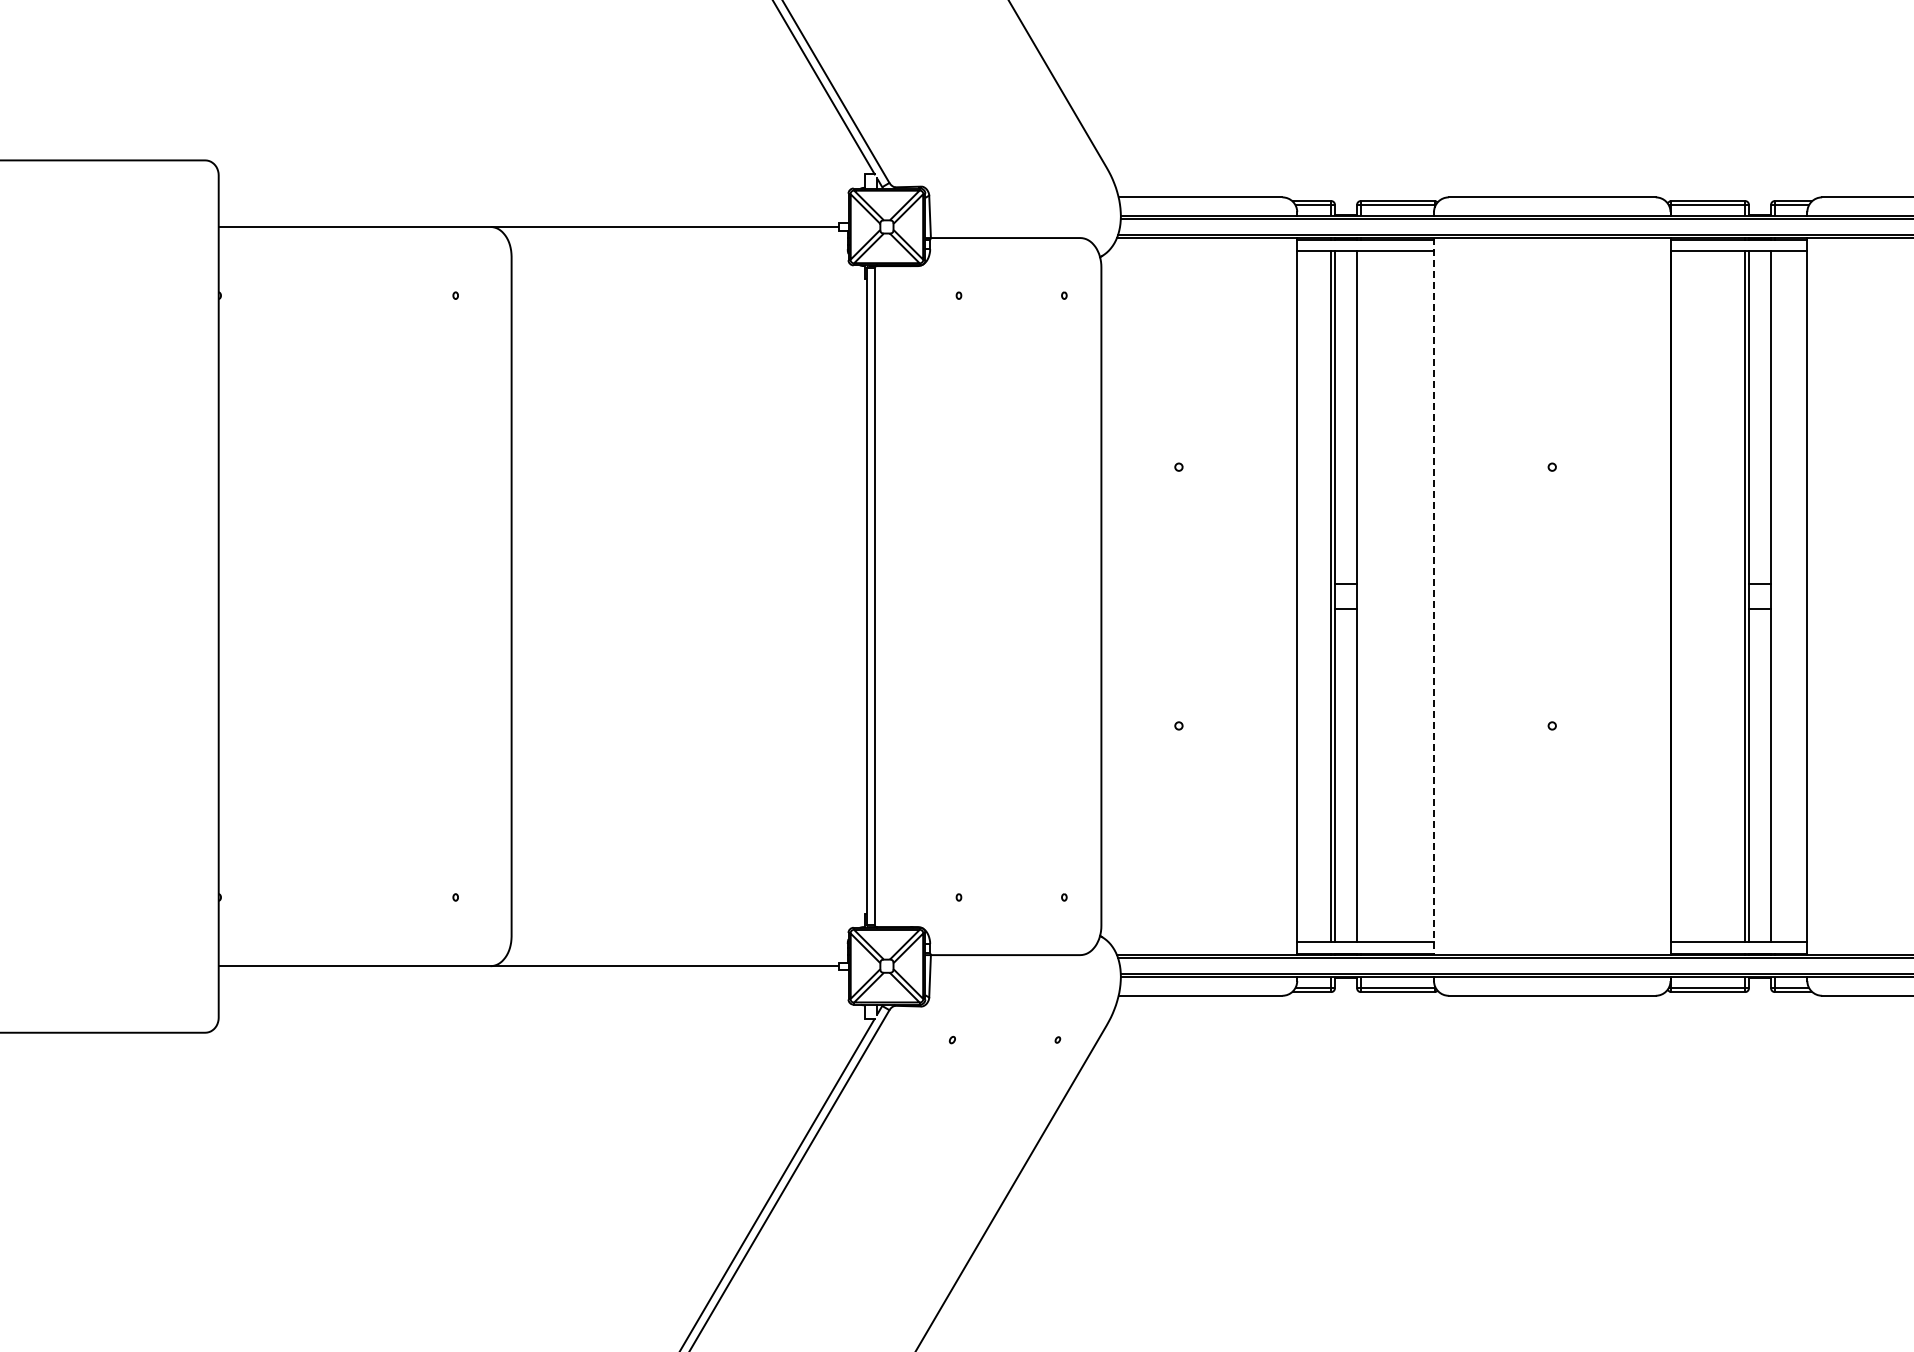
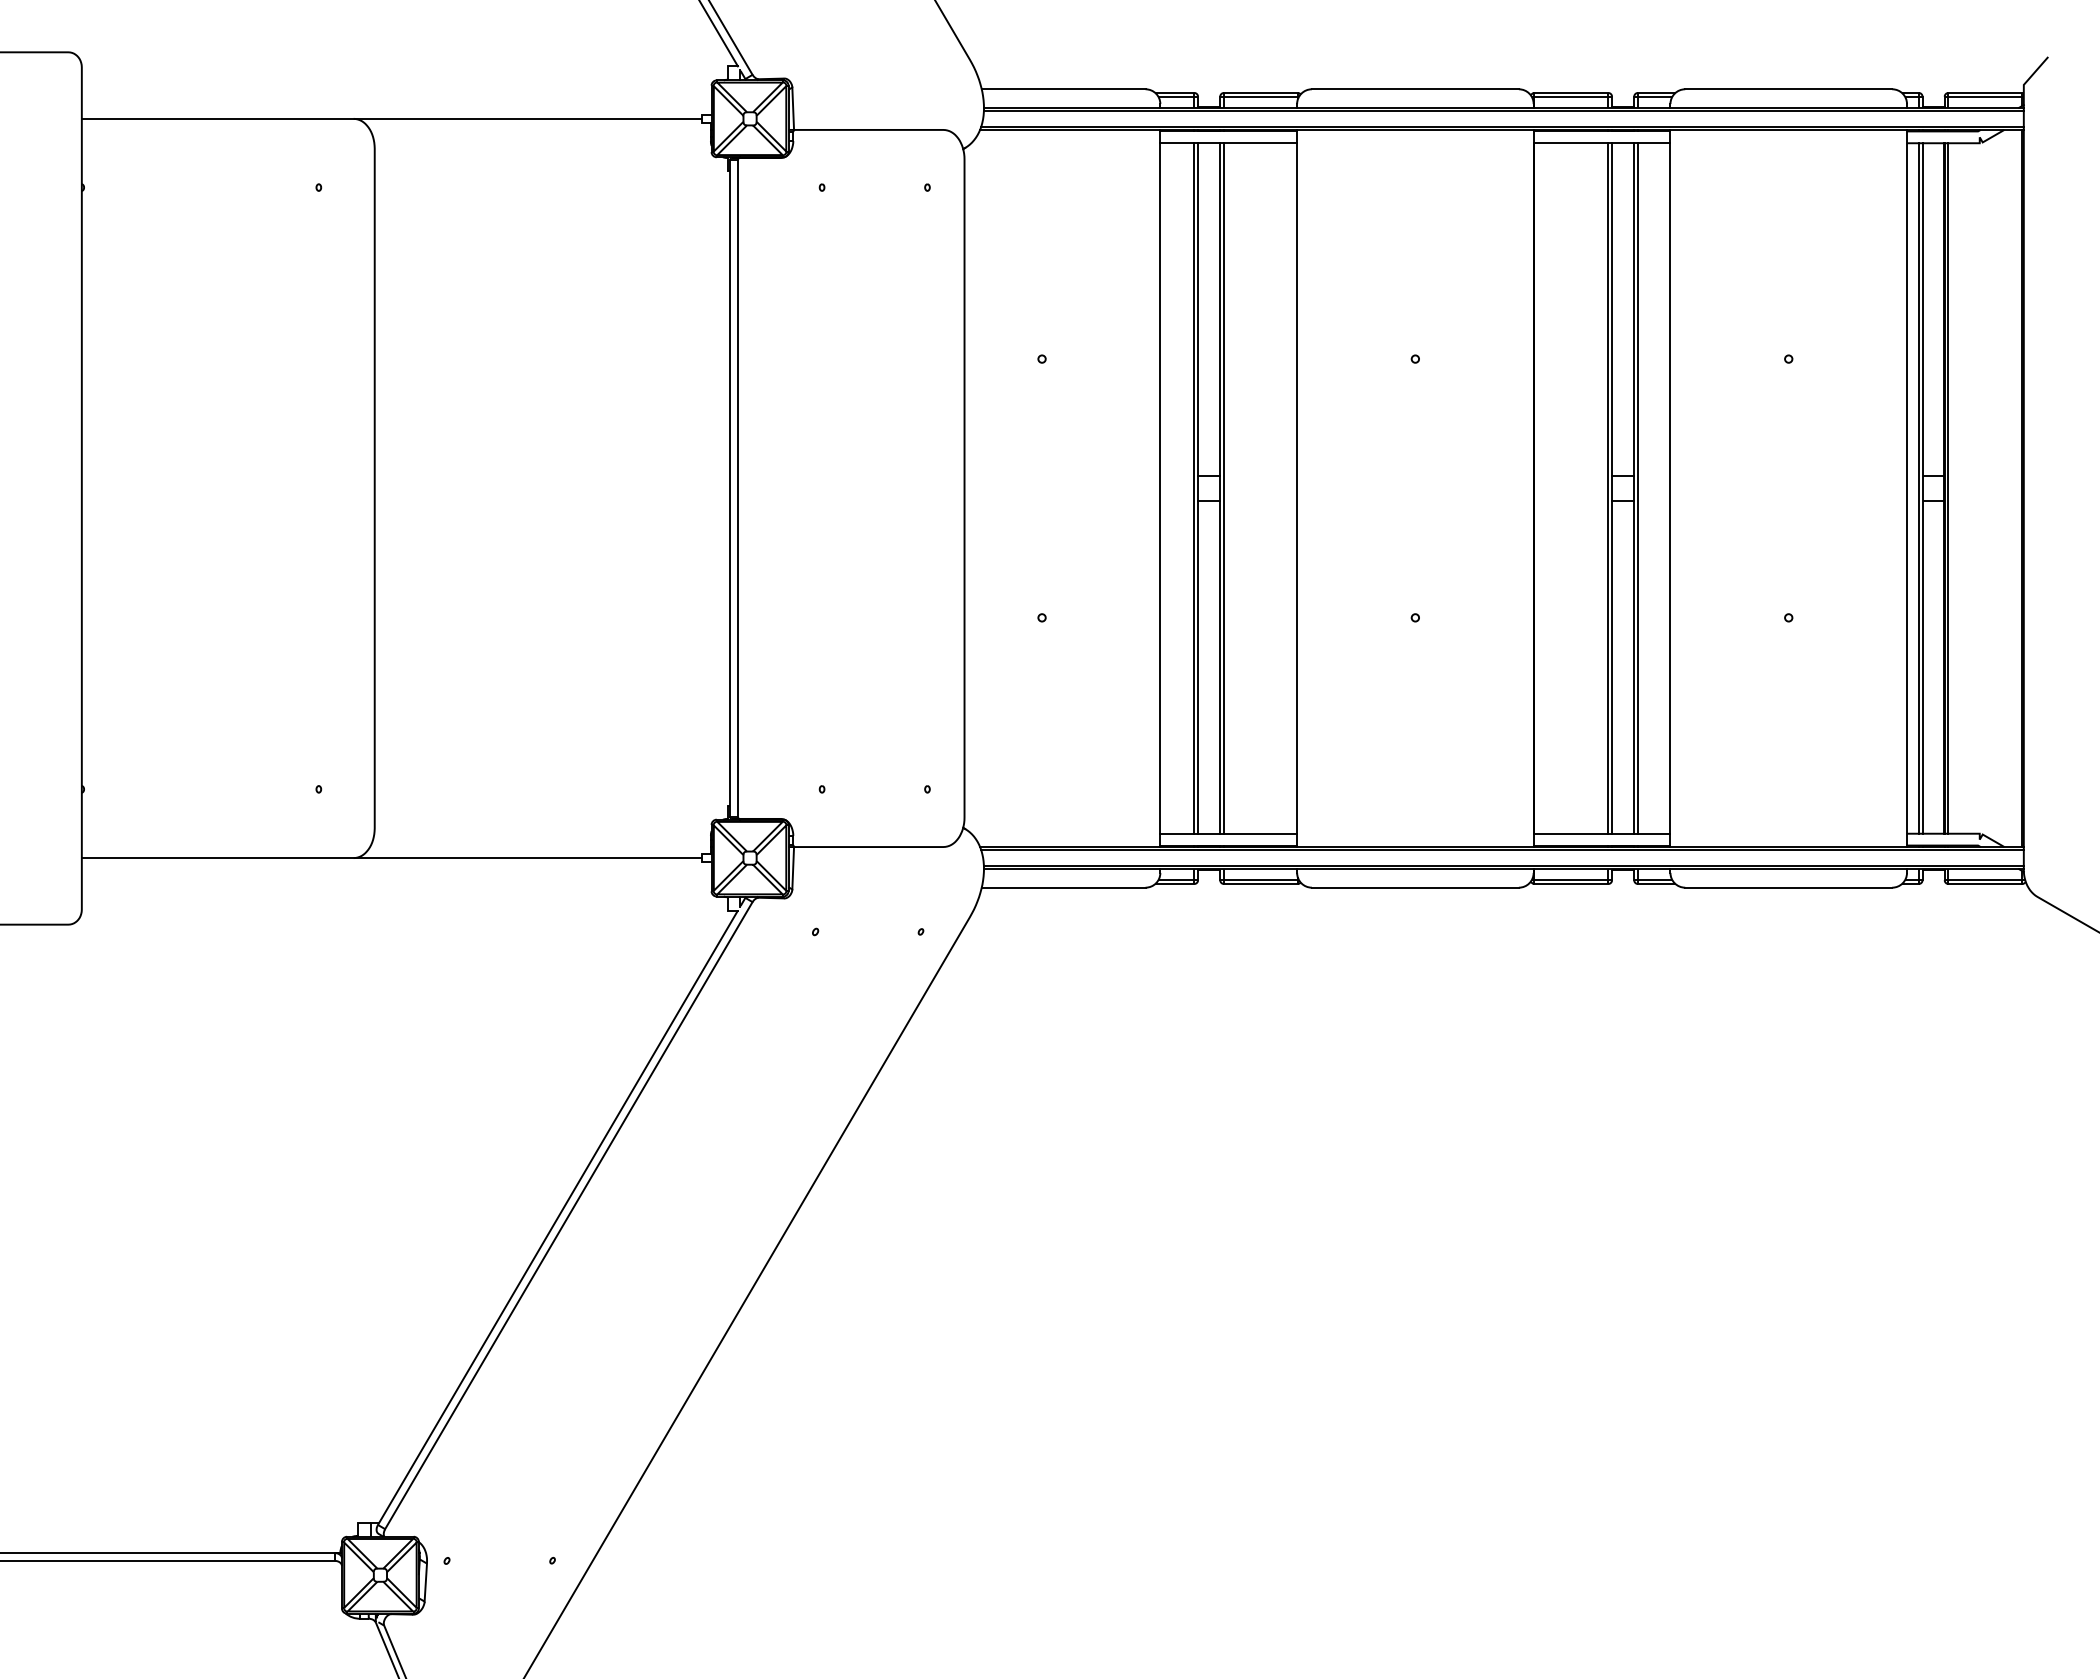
line: (1360, 596) -> (1223, 488), added
line: (1434, 596) -> (1297, 488), dashed -> solid
line: (1774, 596) -> (1637, 488), added

